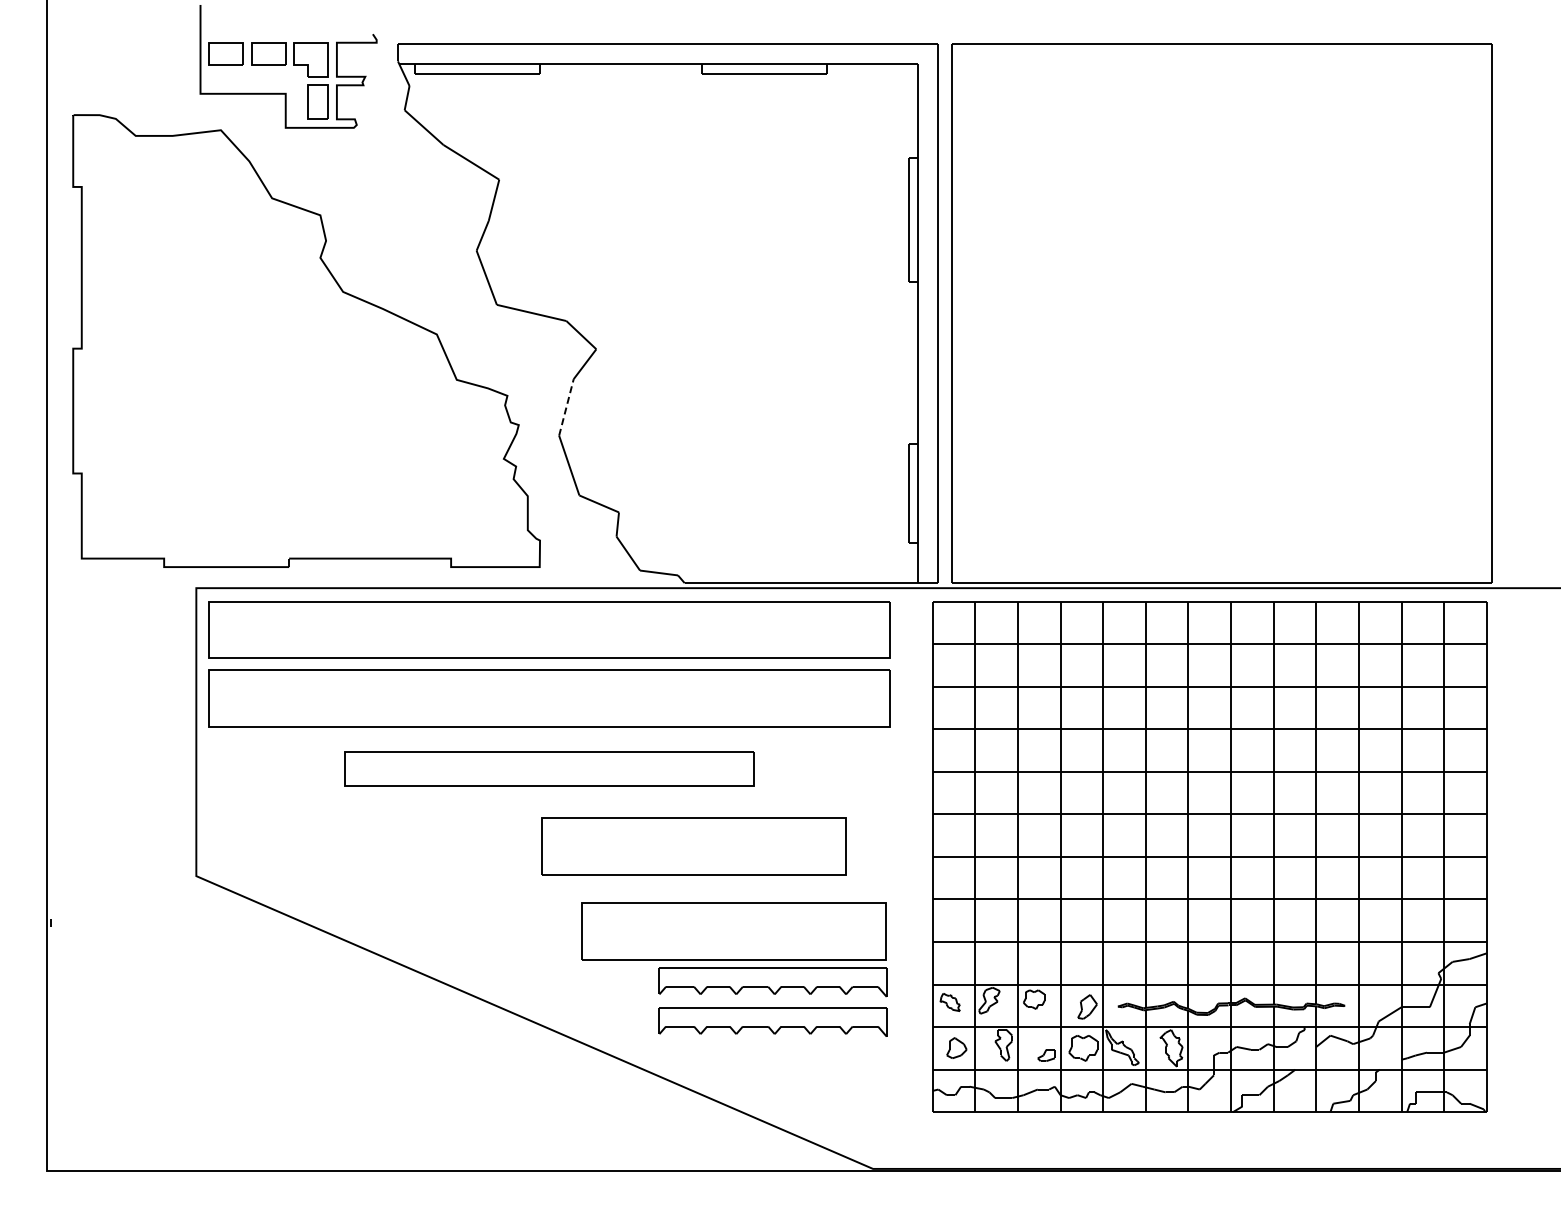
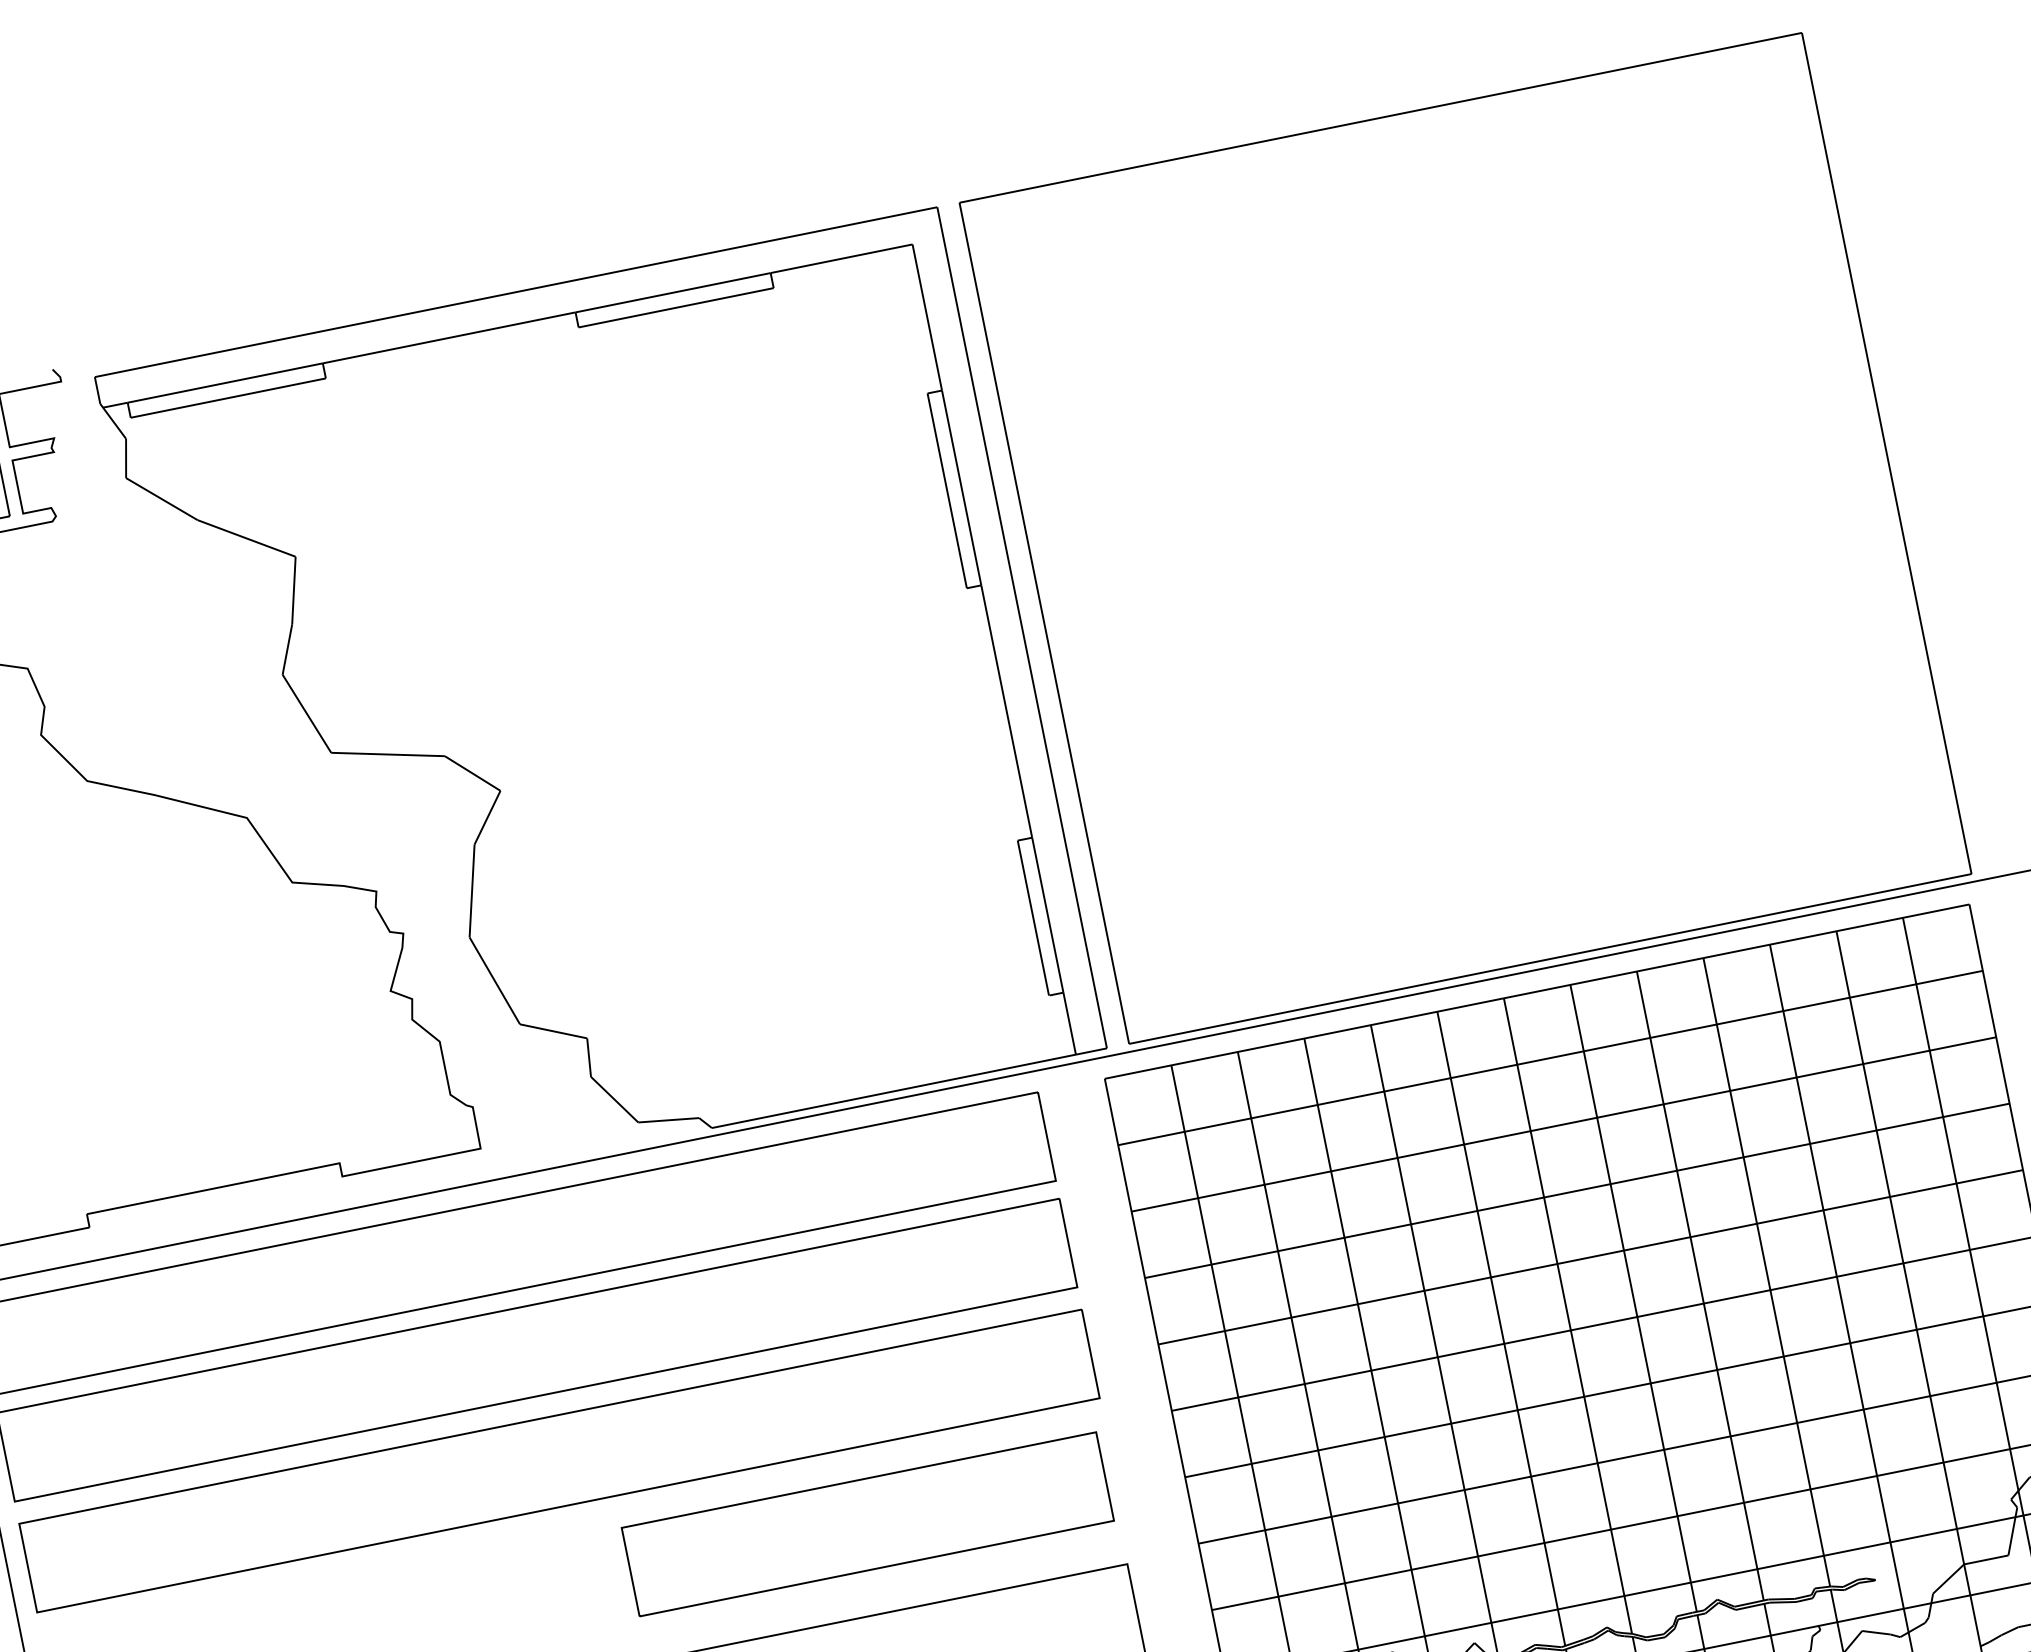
line: (566, 406) -> (471, 889), dashed -> solid
part: (549, 769) -> (559, 1461), size x1.67
part: (693, 846) -> (867, 1524), moved

